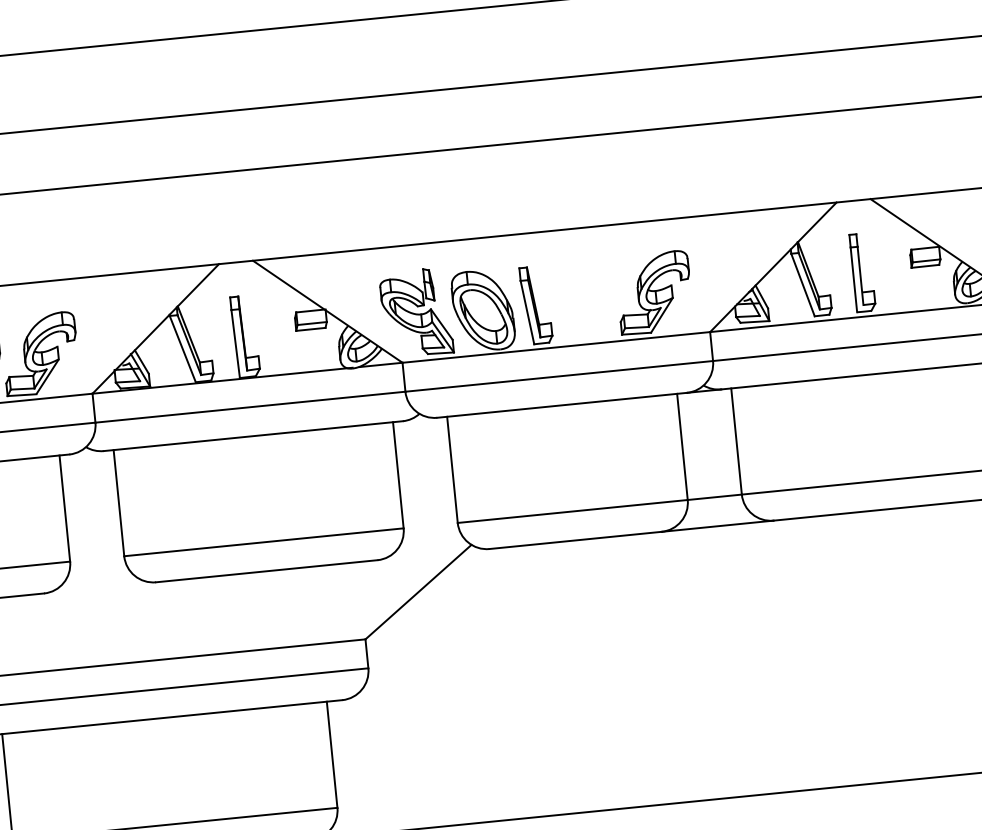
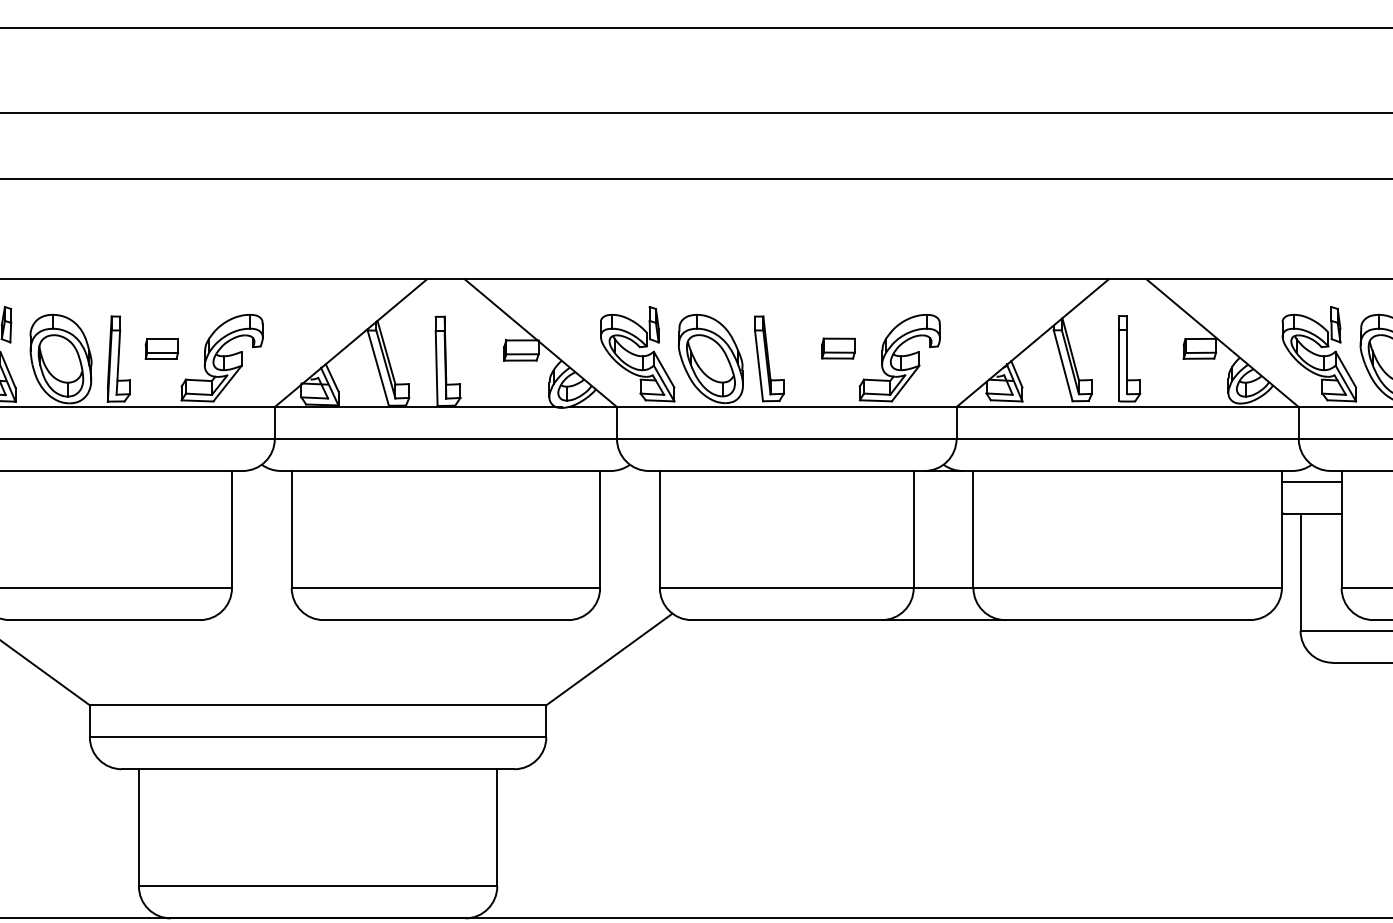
part: (597, 289) -> (838, 348), added

